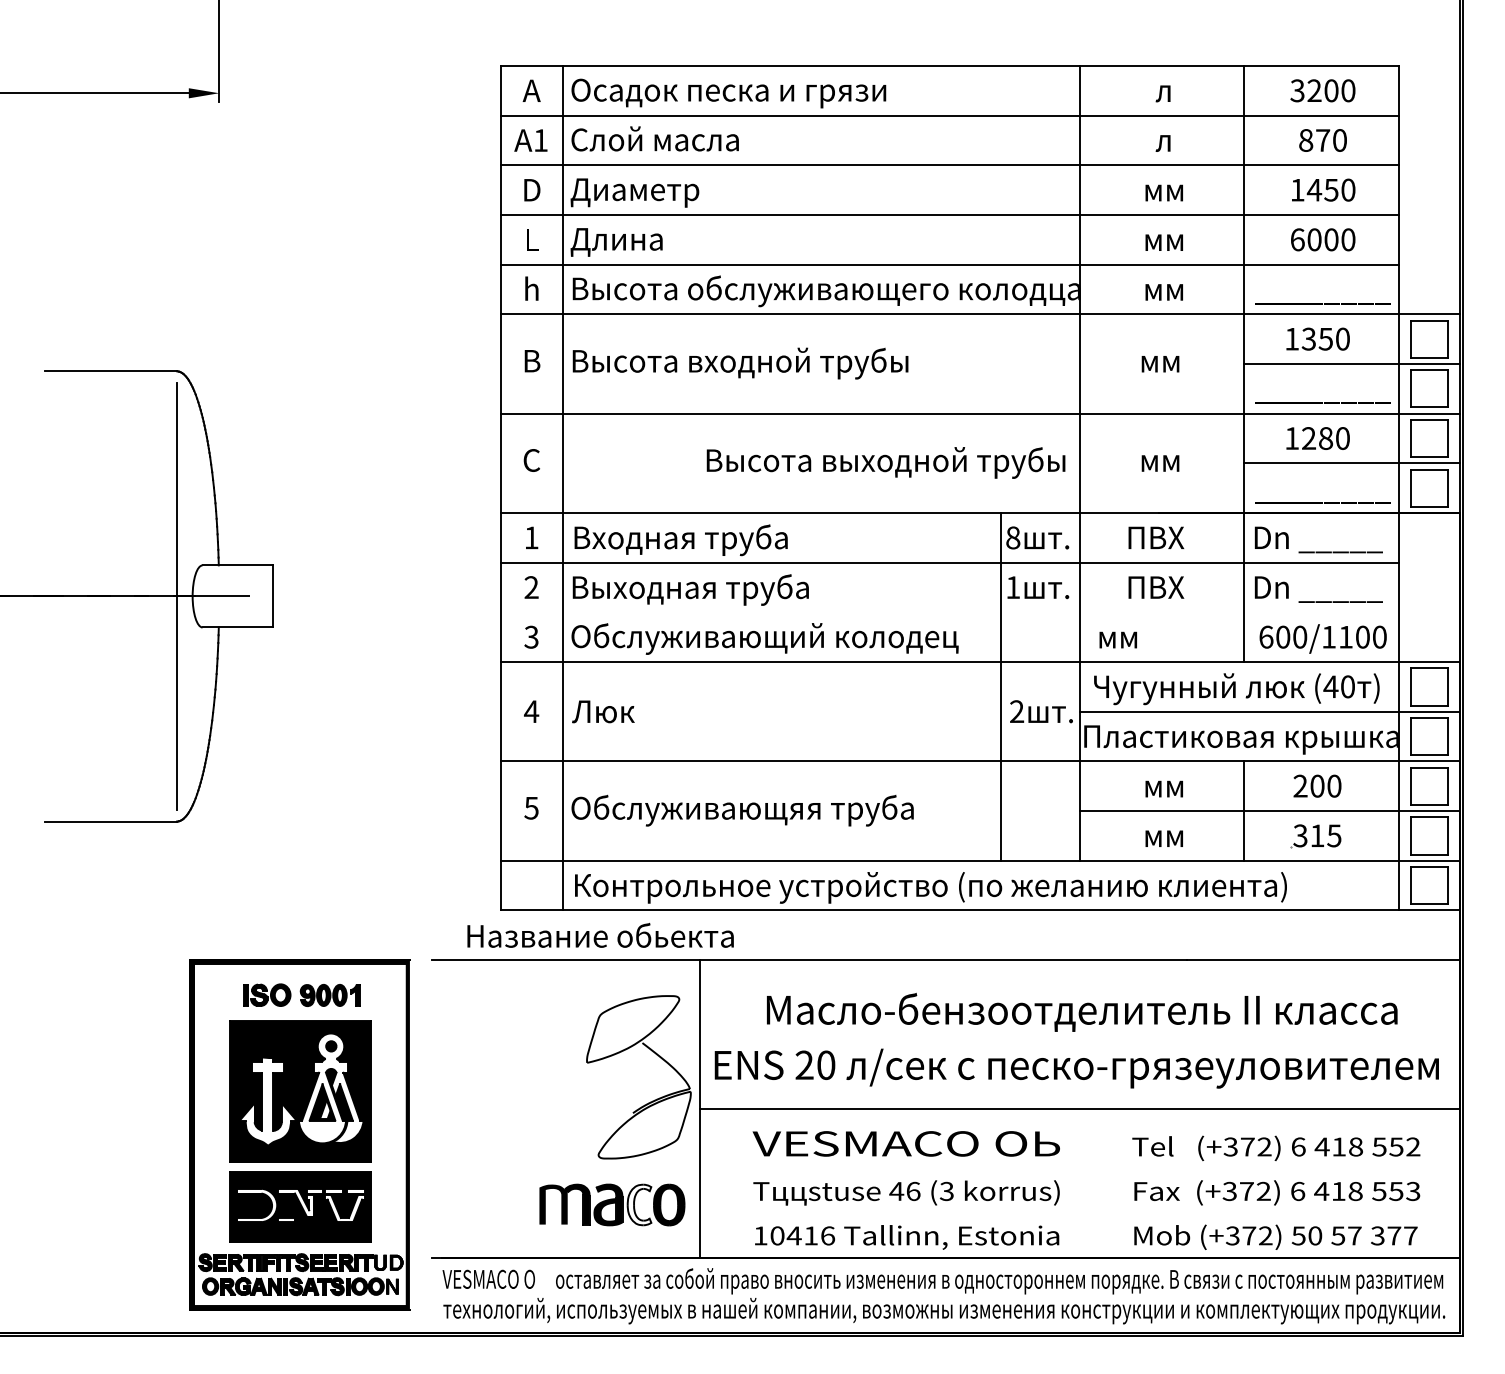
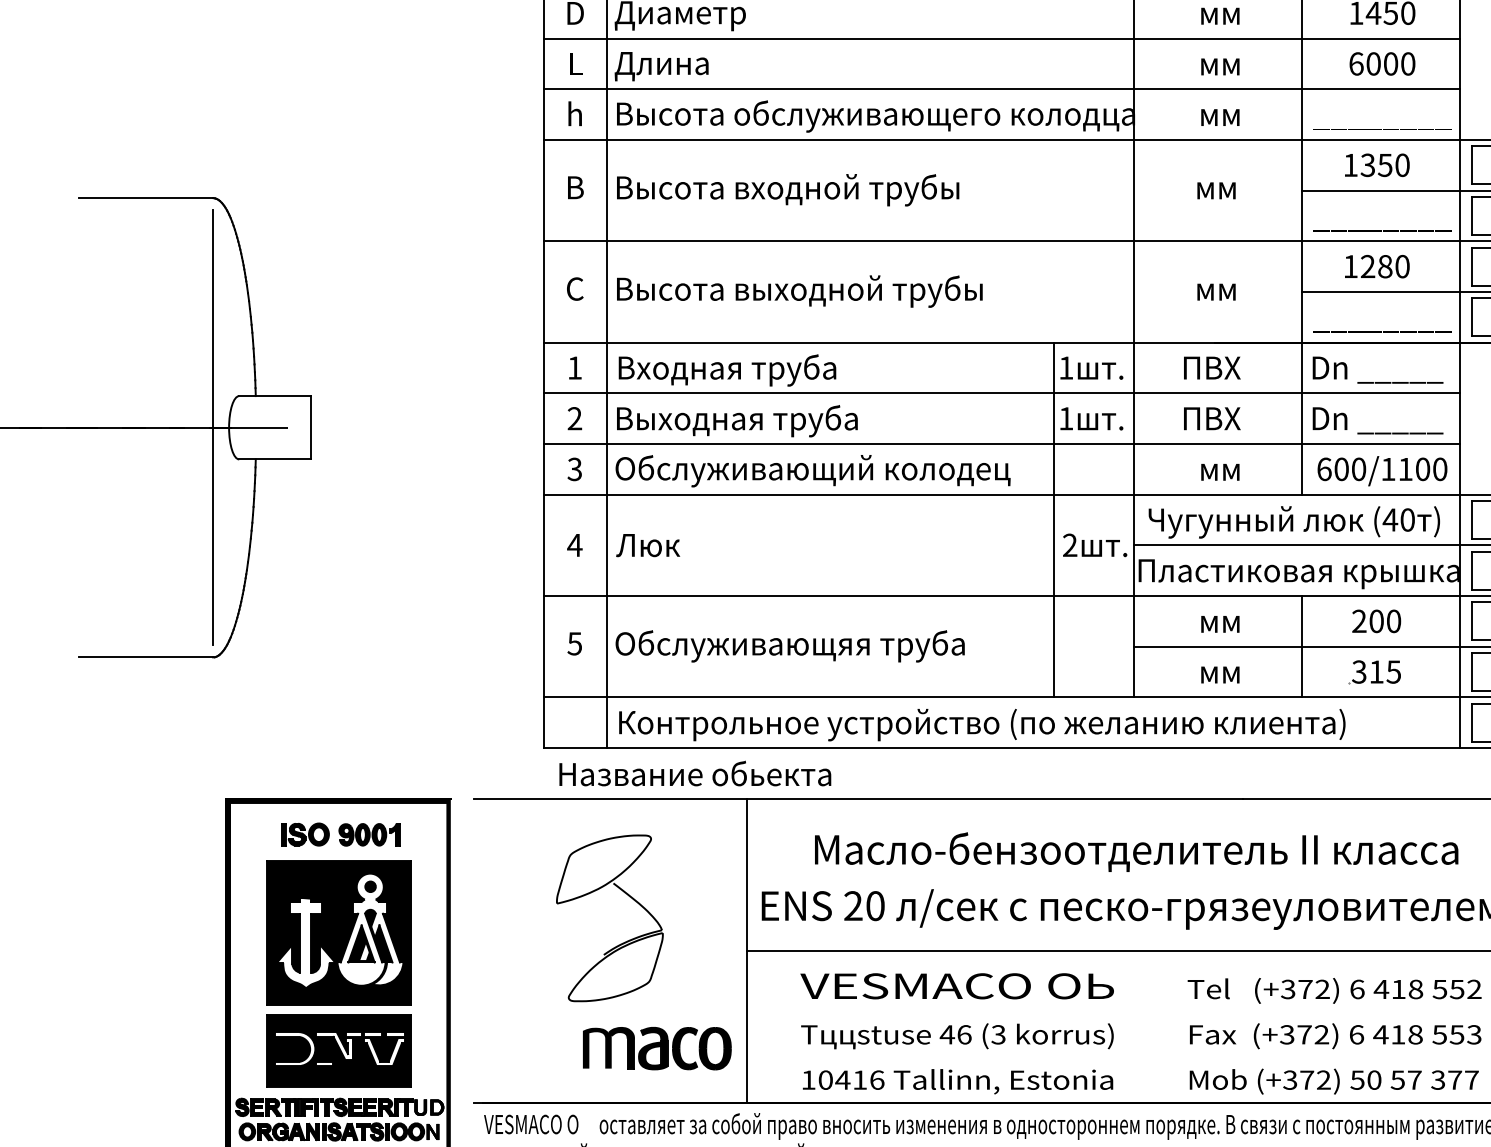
text: (885, 462) -> (799, 291), moved
text: (1013, 537) -> (1066, 367), 8 -> 1
line: (950, 612) -> (1002, 444), added
text: (1117, 639) -> (1219, 471), moved
text: (600, 934) -> (695, 772), moved
part: (650, 1101) -> (621, 943), moved
fill: (639, 1204) -> (684, 1048), added

